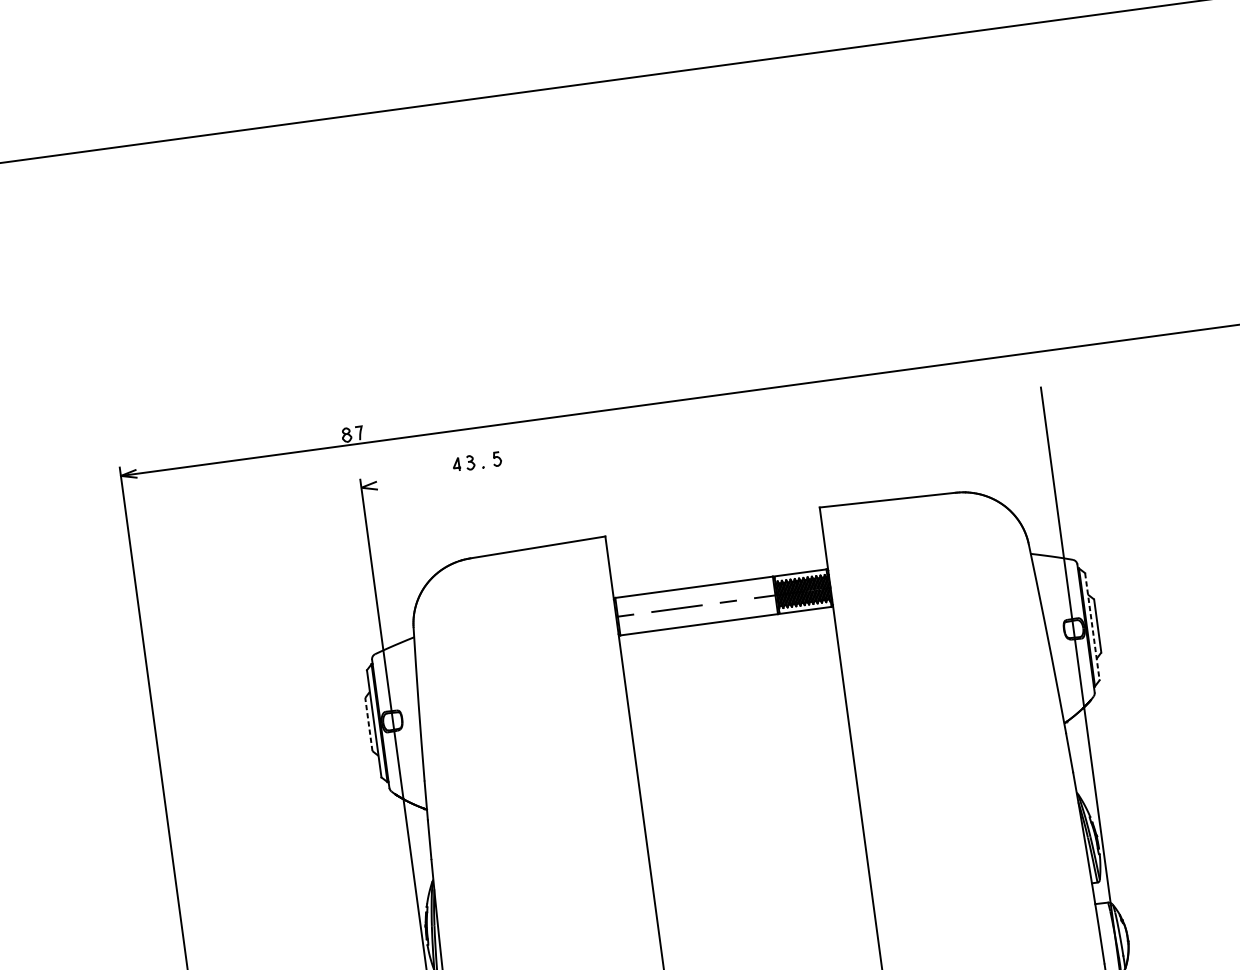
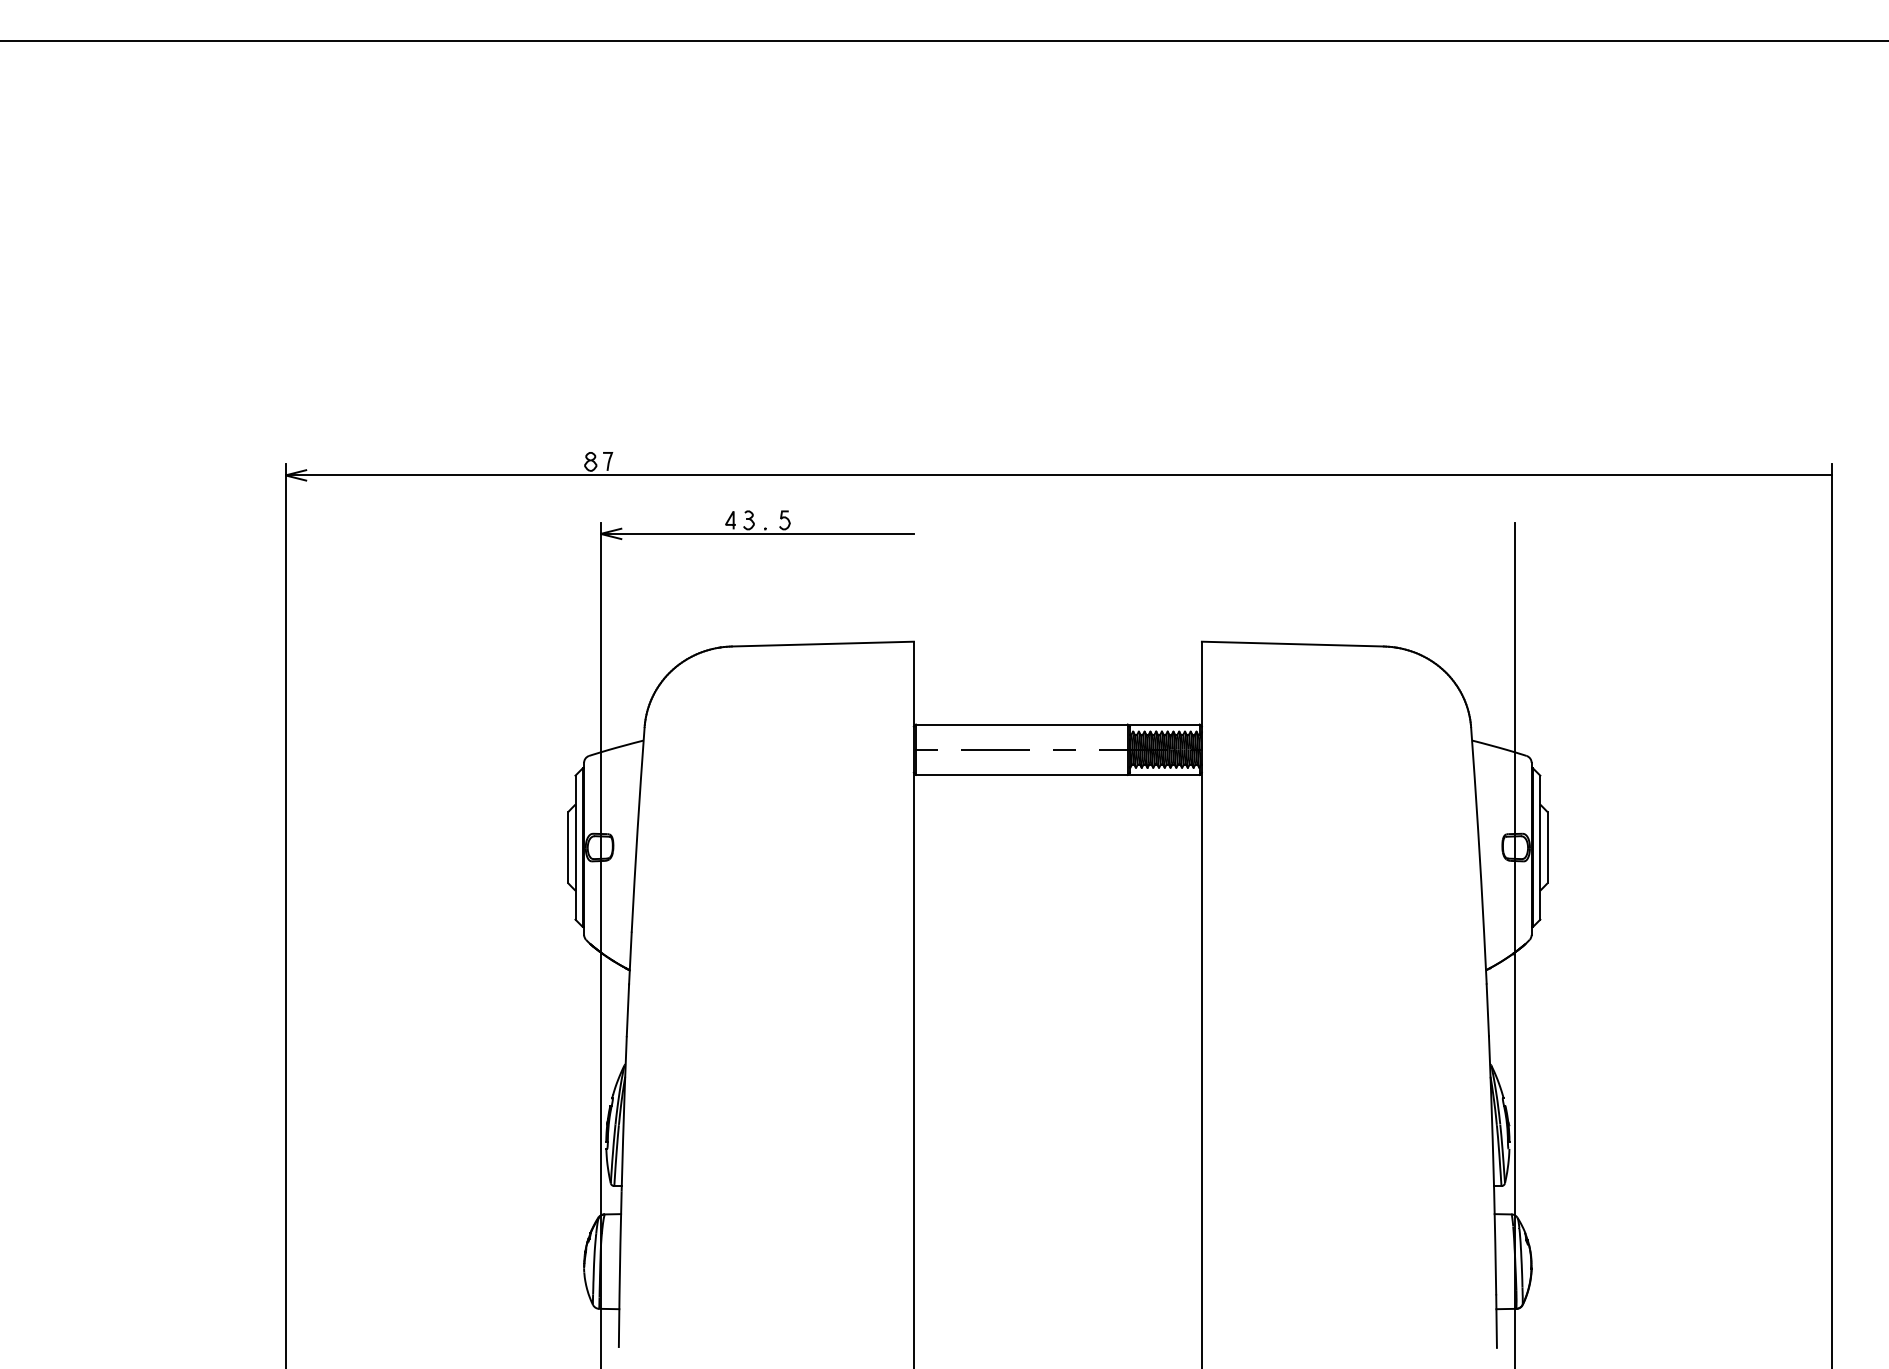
line: (477, 471) -> (756, 533), added
line: (1092, 626) -> (1540, 847), dashed -> solid
line: (369, 724) -> (568, 847), dashed -> solid

